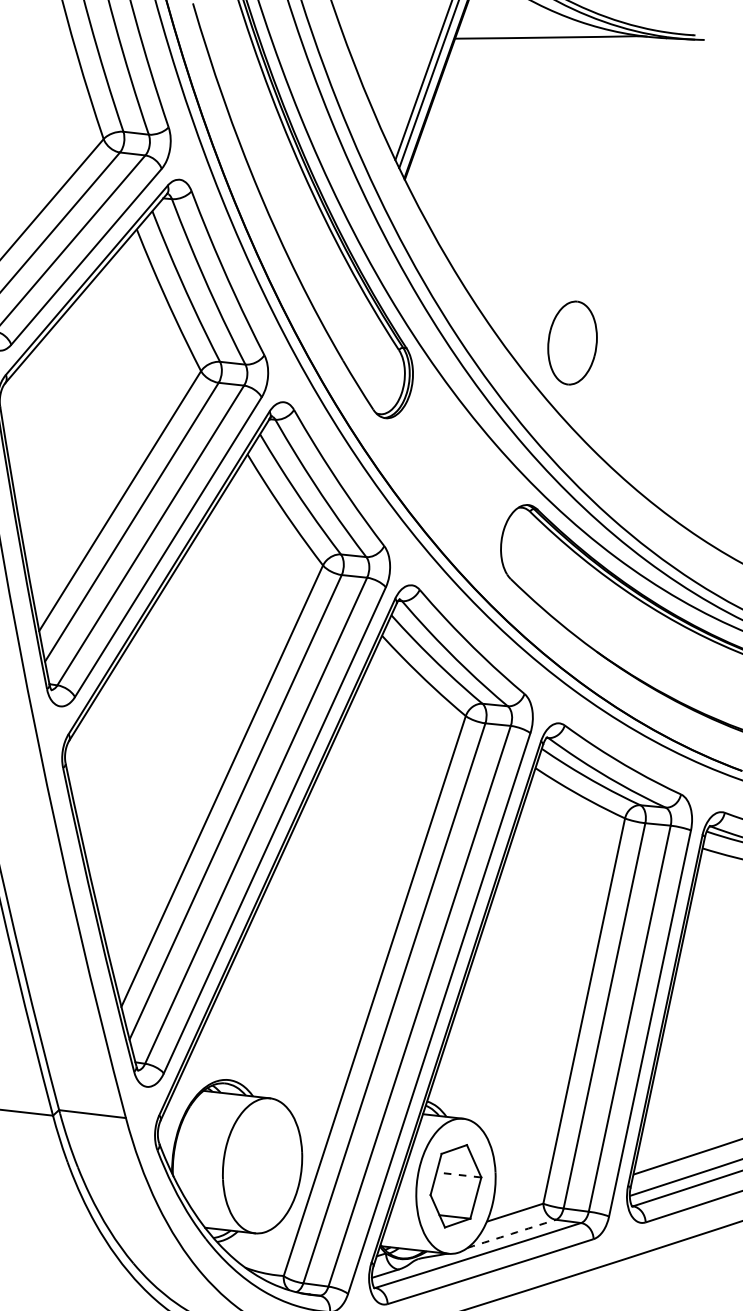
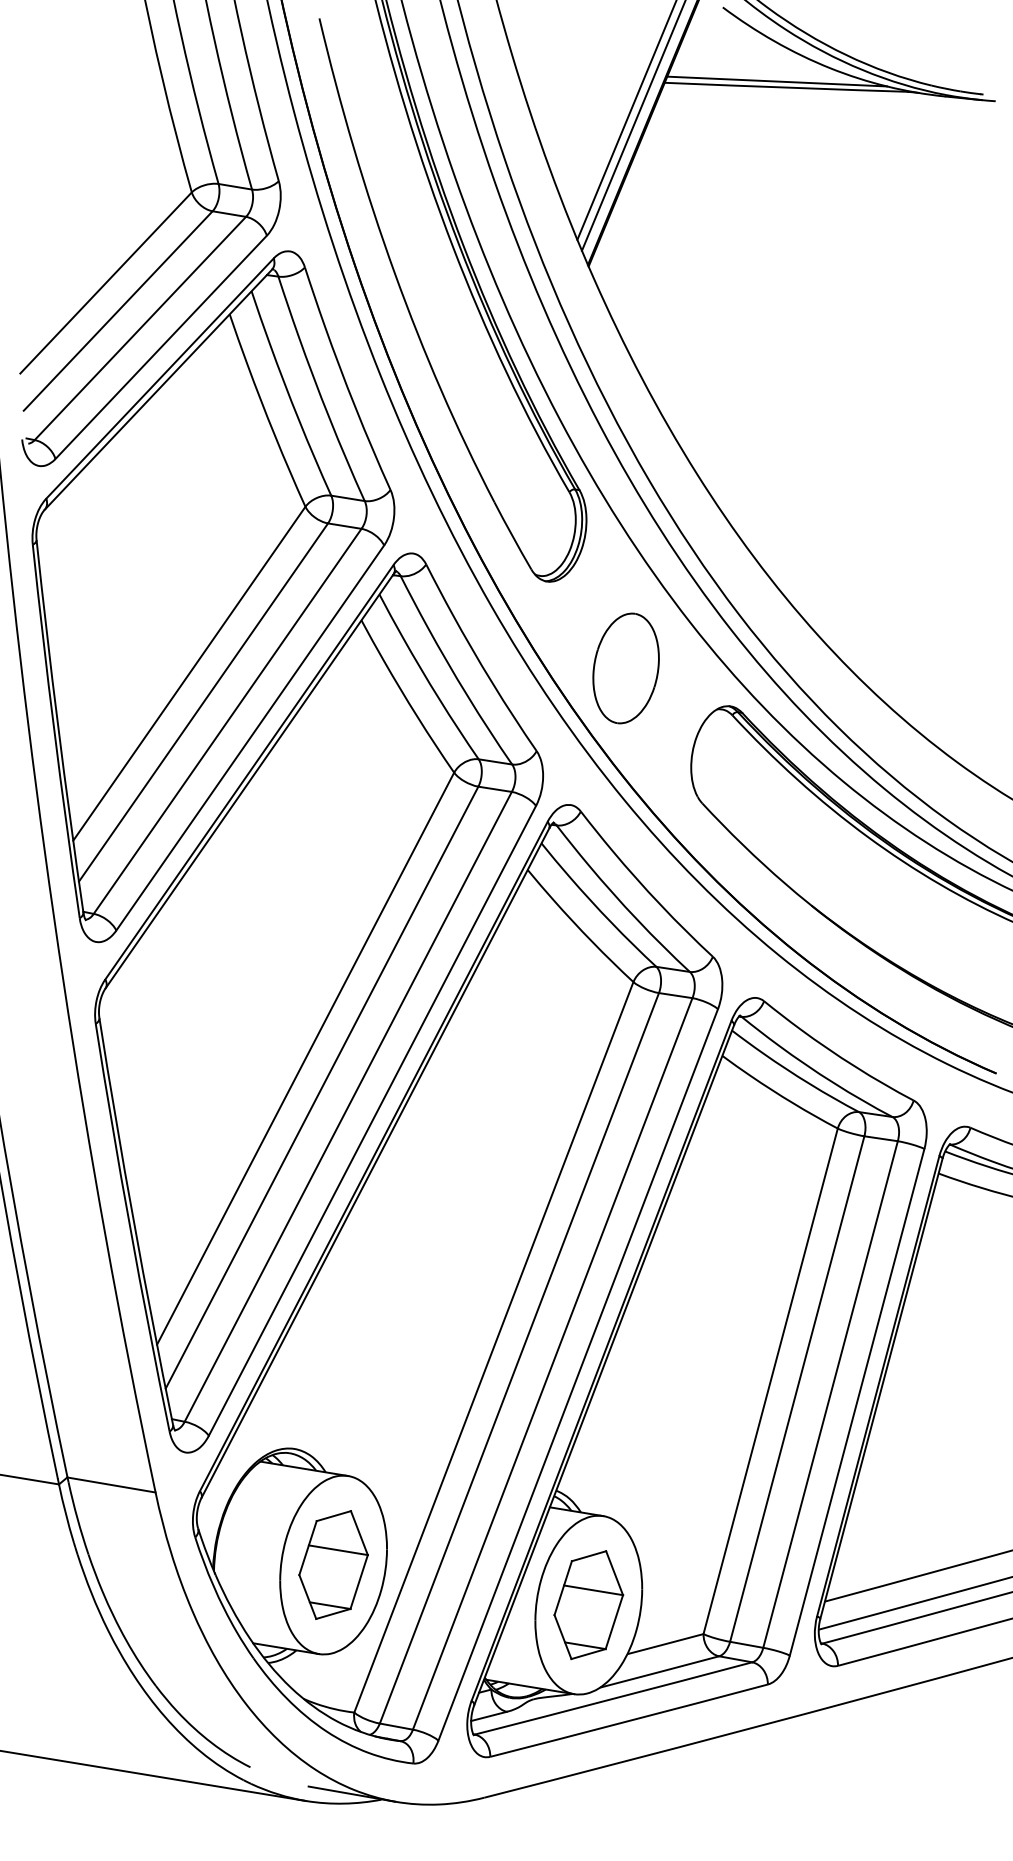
line: (539, 33) -> (777, 81), added
part: (572, 343) -> (625, 668), moved
part: (262, 1165) -> (333, 1564), added
line: (458, 1175) -> (593, 1590), dashed -> solid
arc: (511, 1234) -> (659, 1672), dashed -> solid

